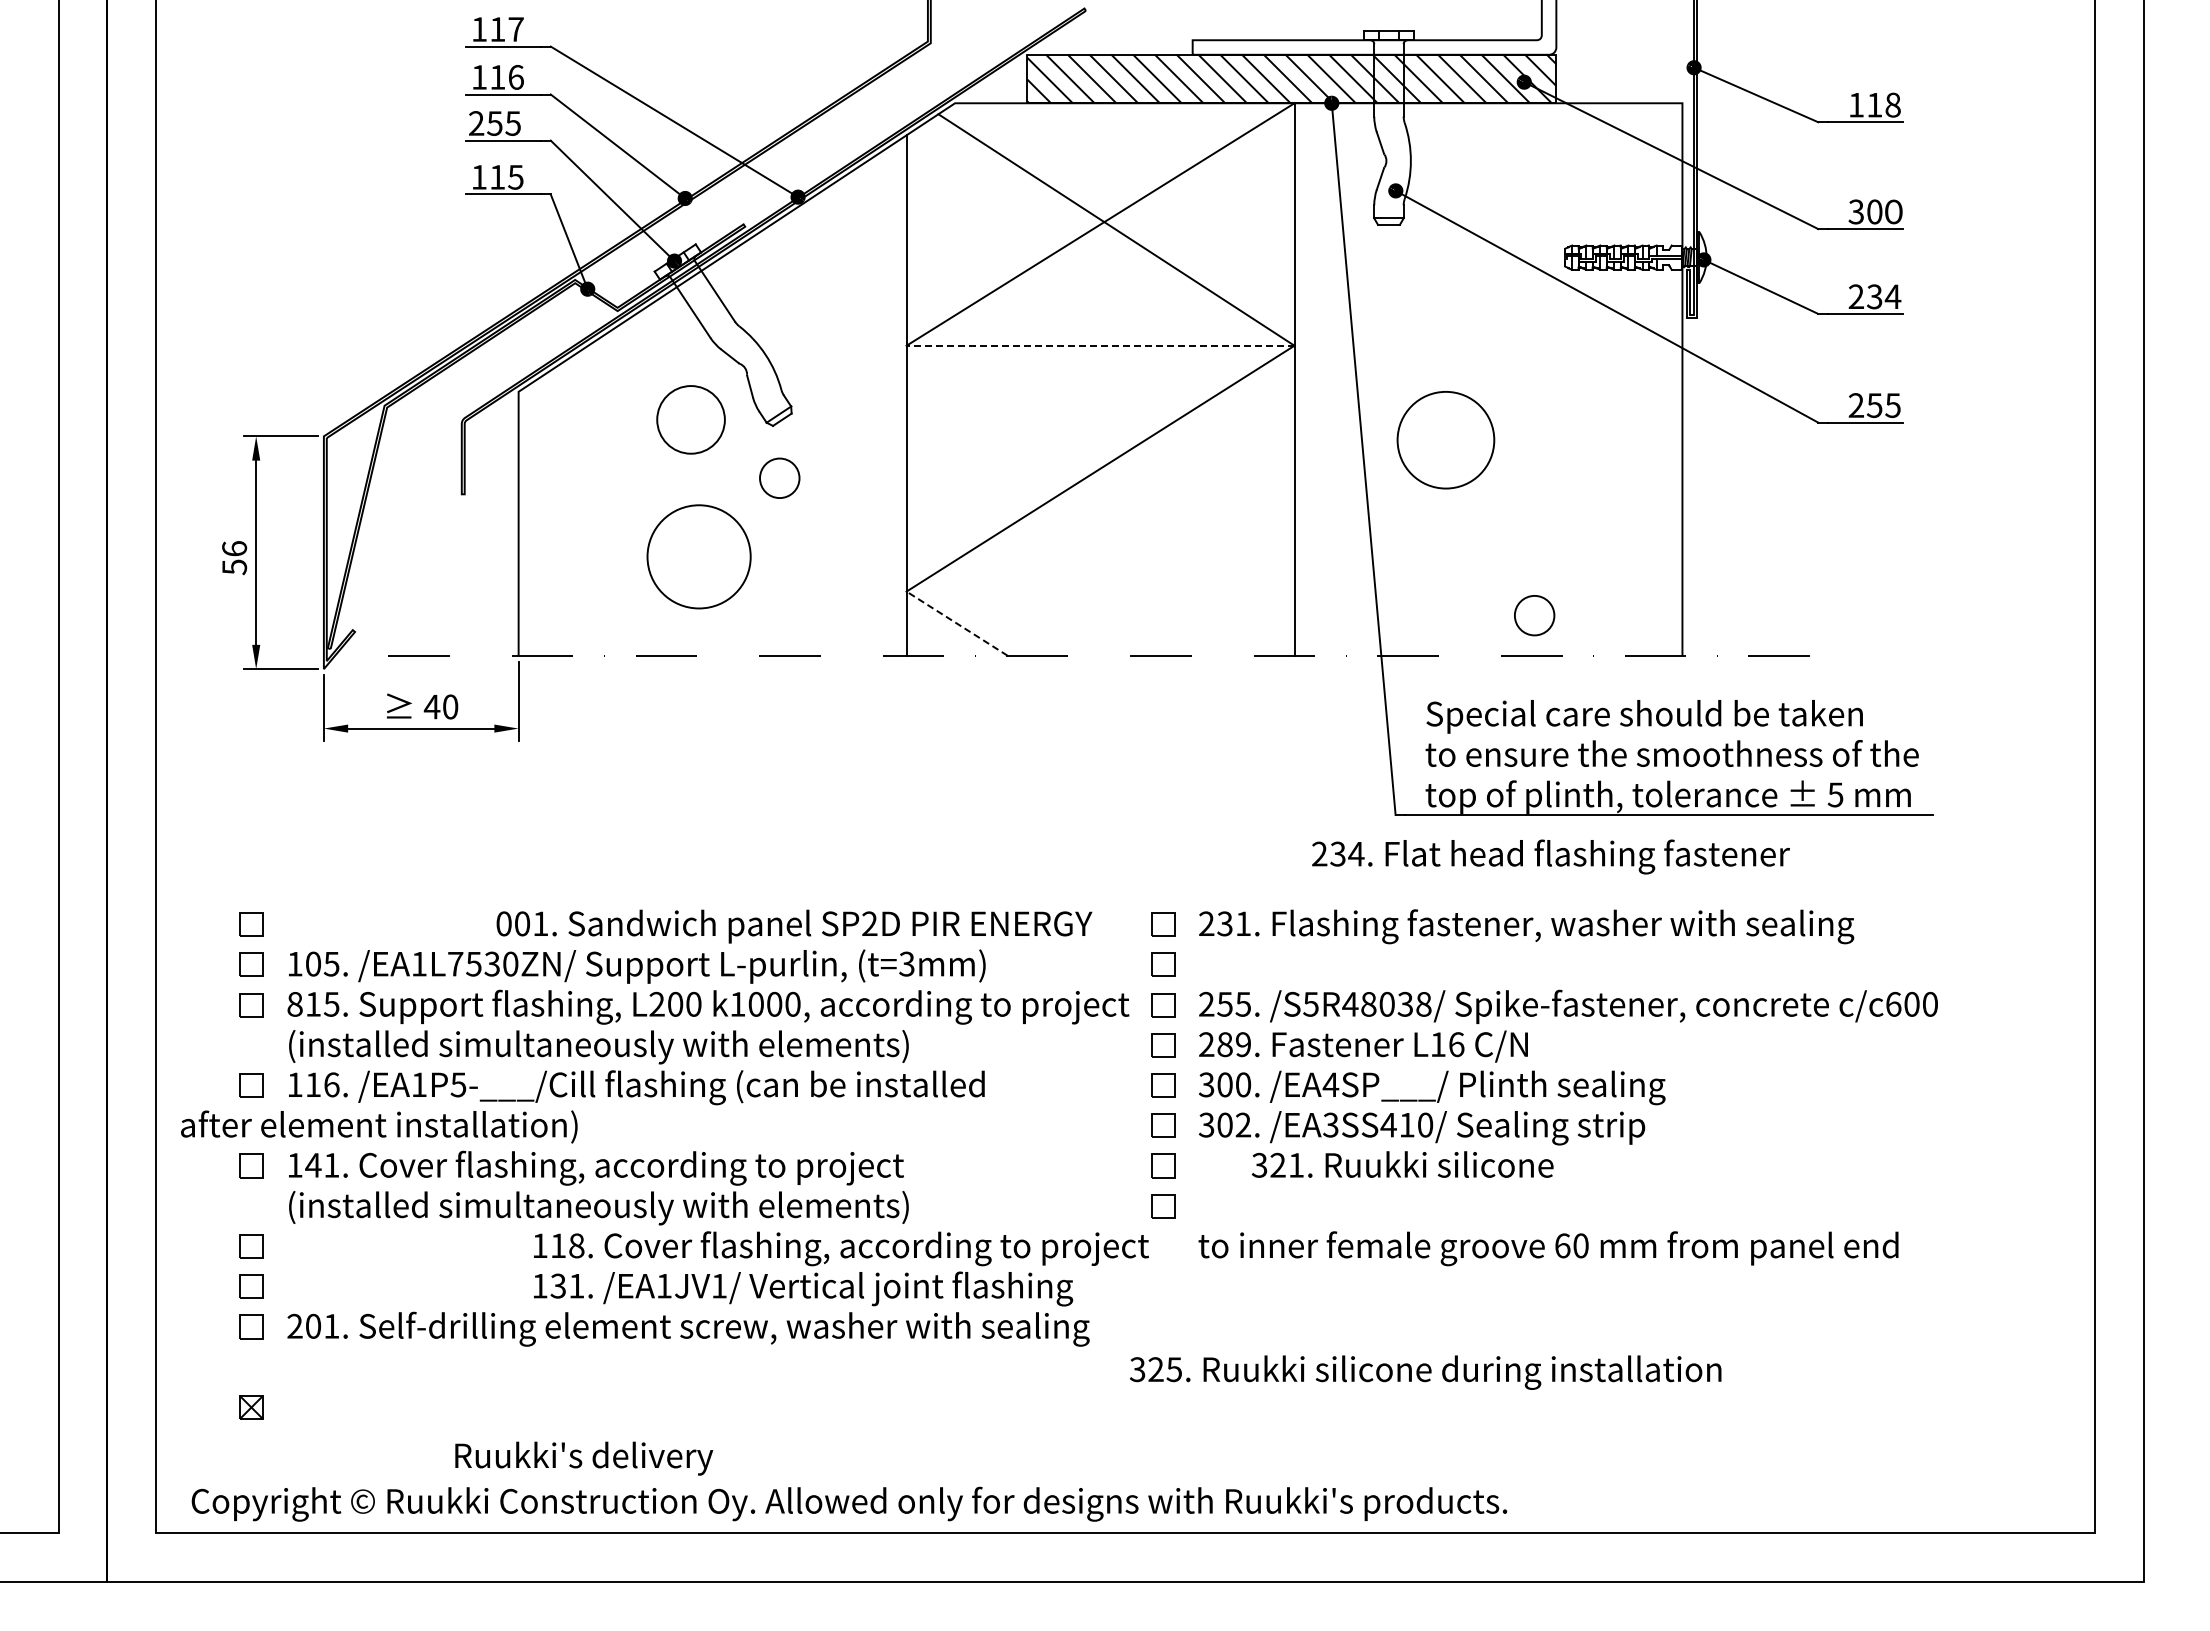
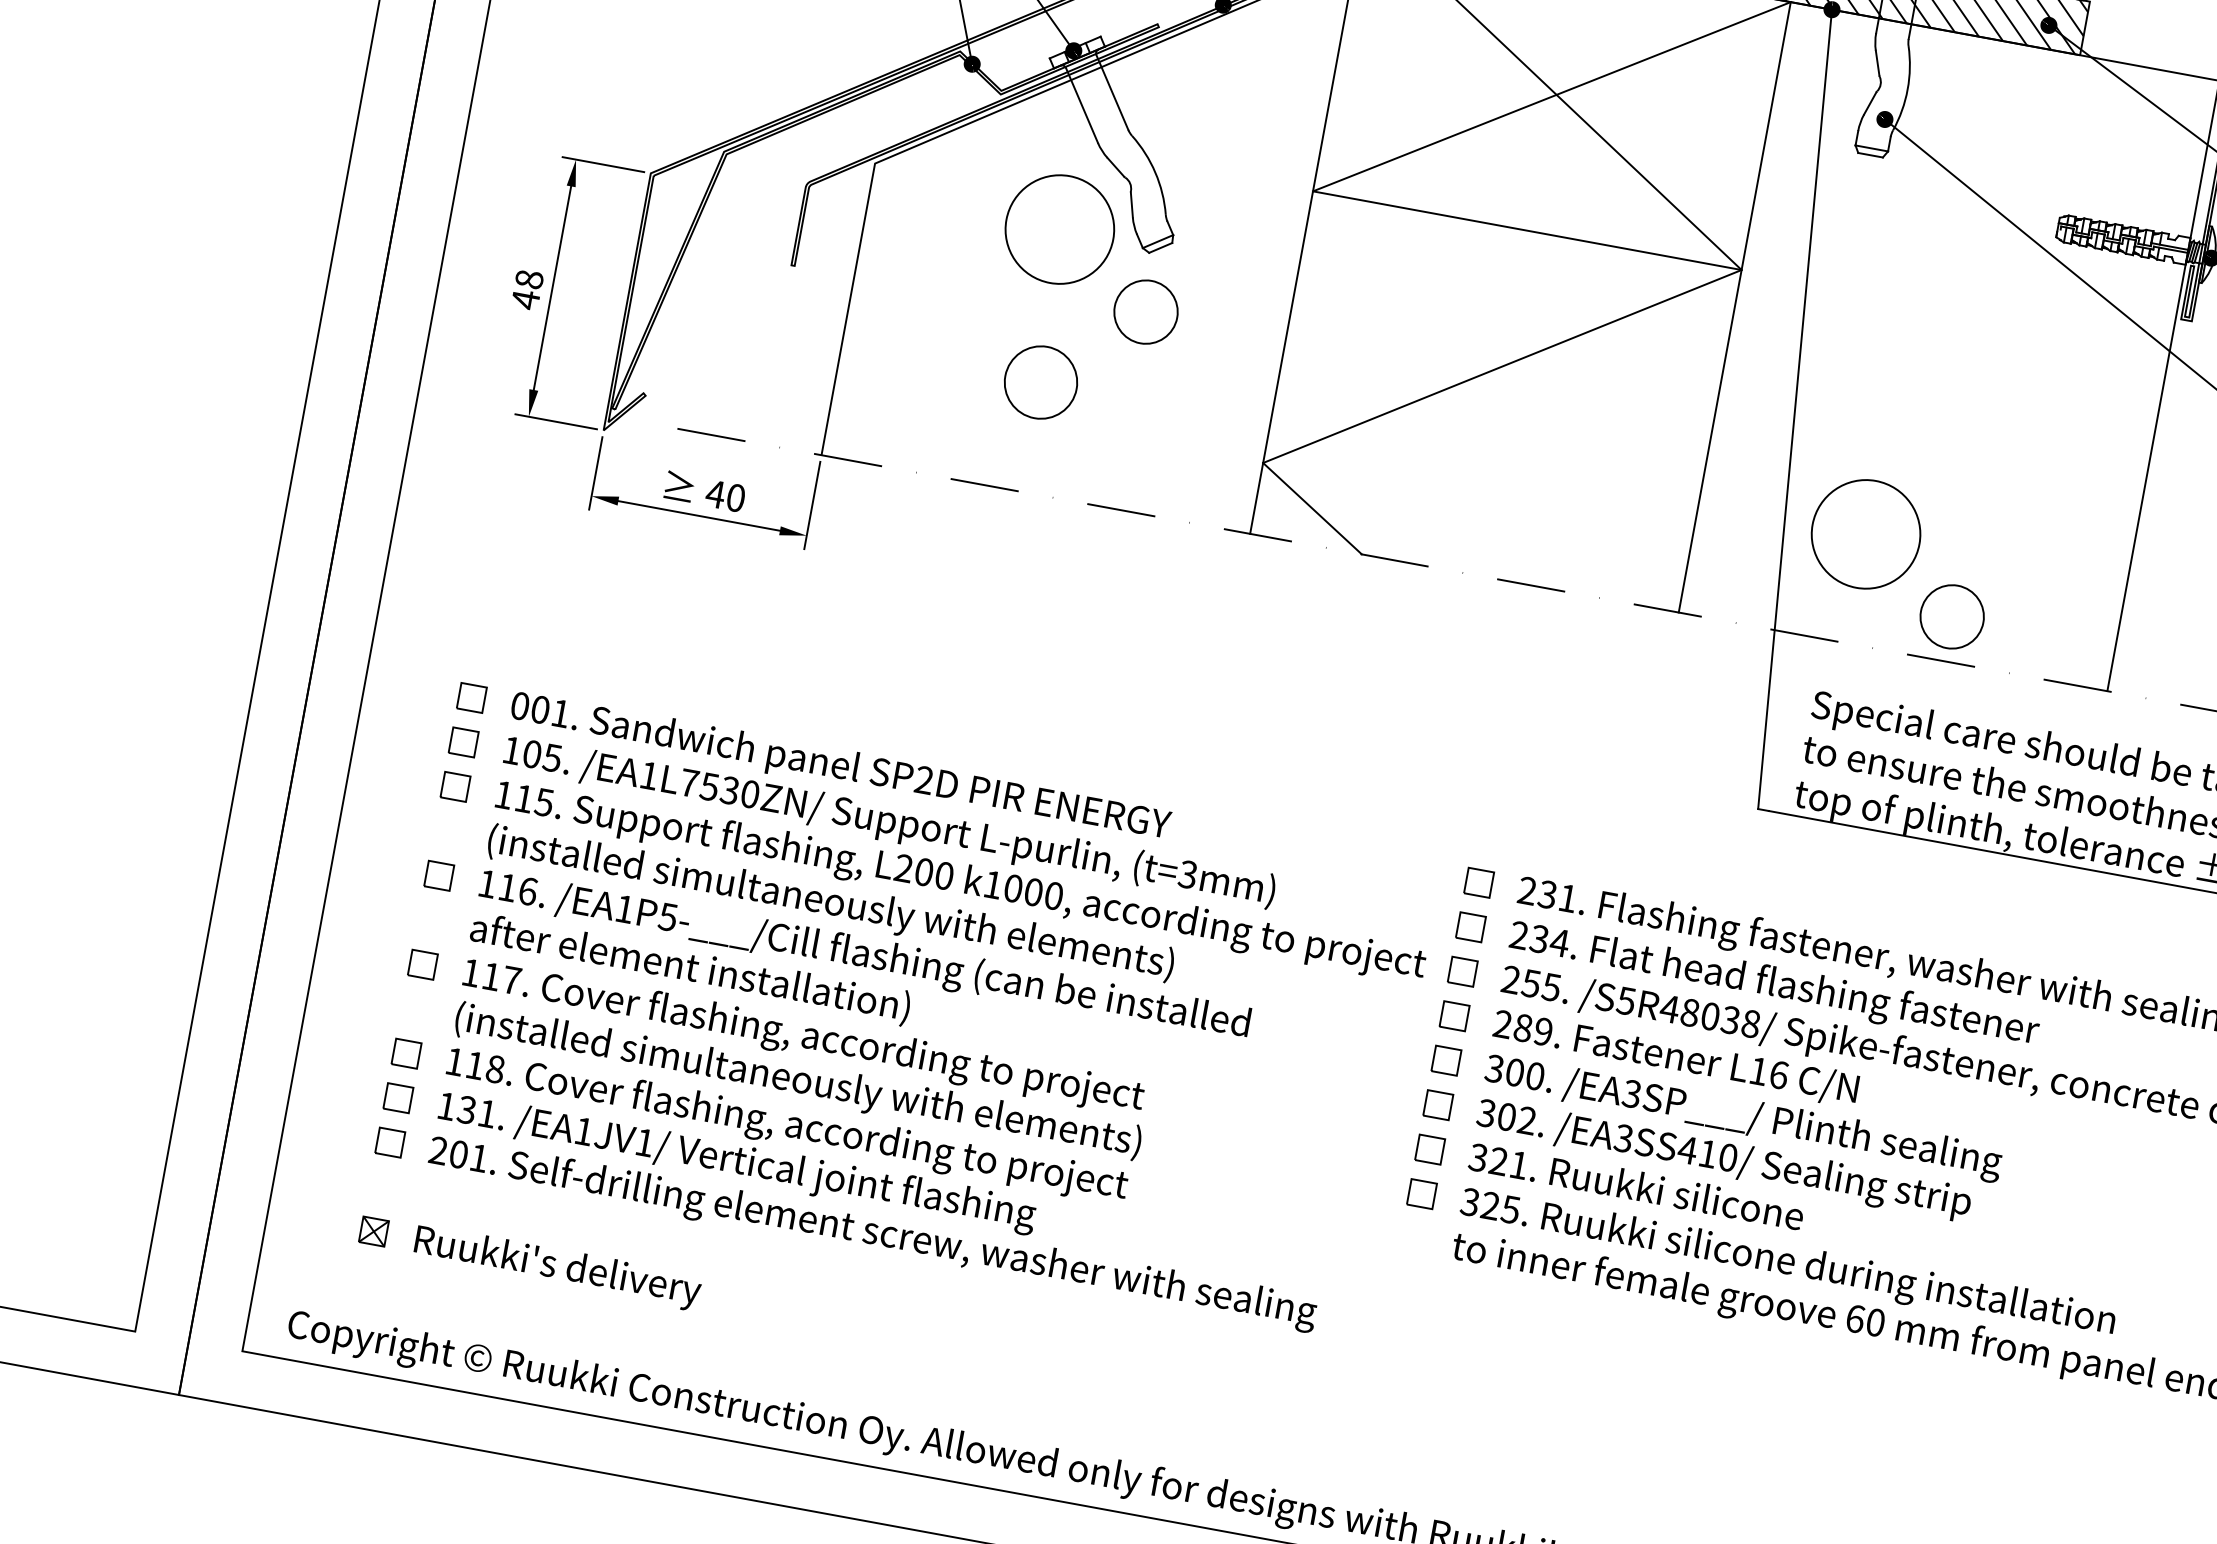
line: (1100, 345) -> (1527, 230), dashed -> solid
circle: (690, 419) -> (1059, 229), size x1.43
circle: (1445, 440) -> (1865, 534), moved
circle: (779, 478) -> (1145, 312), size x1.43
circle: (698, 556) -> (1040, 382), size x0.62
text: (234, 558) -> (527, 290), 56 -> 48
circle: (1534, 615) -> (1952, 616), size x1.43
line: (957, 623) -> (1312, 508), dashed -> solid
text: (1550, 856) -> (1773, 984), moved
text: (794, 926) -> (840, 767), moved
text: (294, 1004) -> (503, 795), 815. -> 115.
text: (1330, 1084) -> (1631, 1093), /EA4SP___/ -> /EA3SP___/
text: (379, 1126) -> (690, 968), moved
text: (1402, 1164) -> (1636, 1185), moved
text: (322, 1165) -> (501, 978), 141. -> 117.
text: (841, 1268) -> (783, 1147), moved
text: (1425, 1372) -> (1787, 1263), moved
text: (584, 1458) -> (558, 1267), moved

